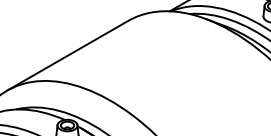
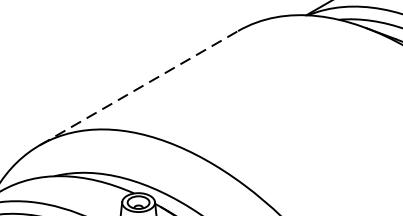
line: (67, 55) -> (138, 87), solid -> dashed

